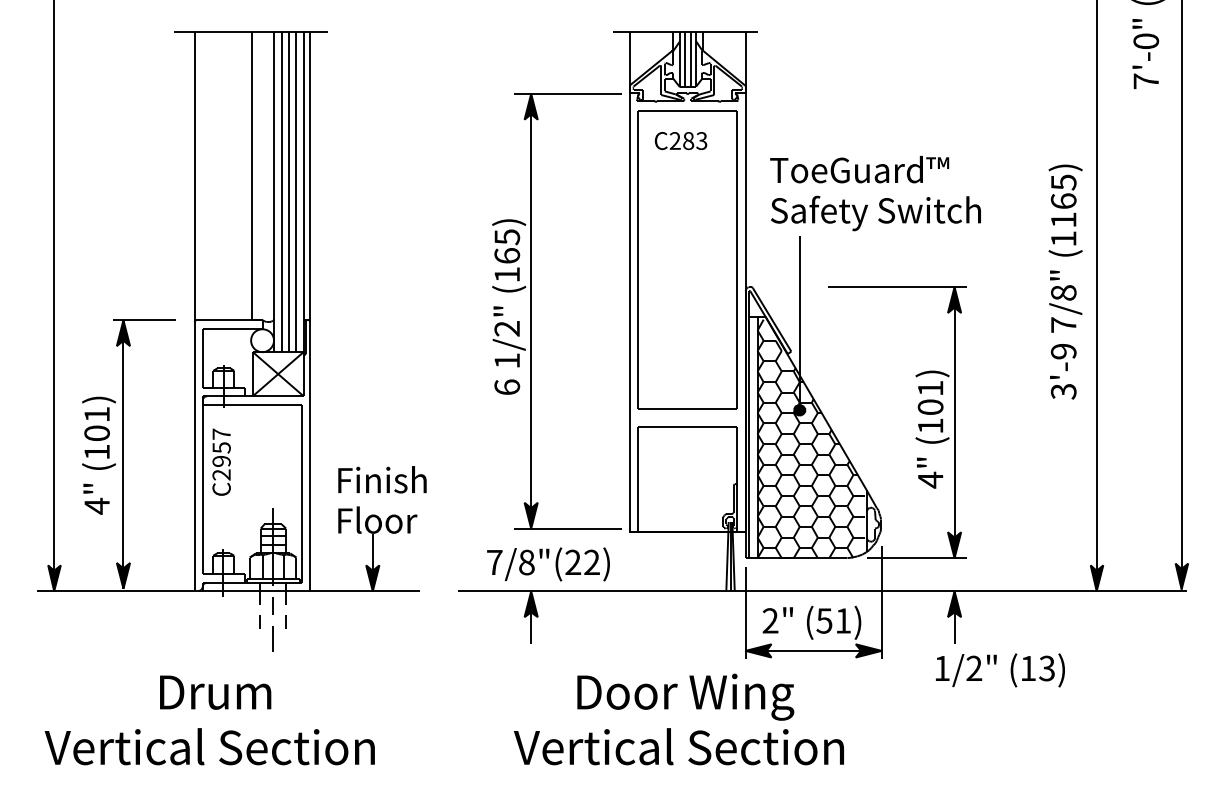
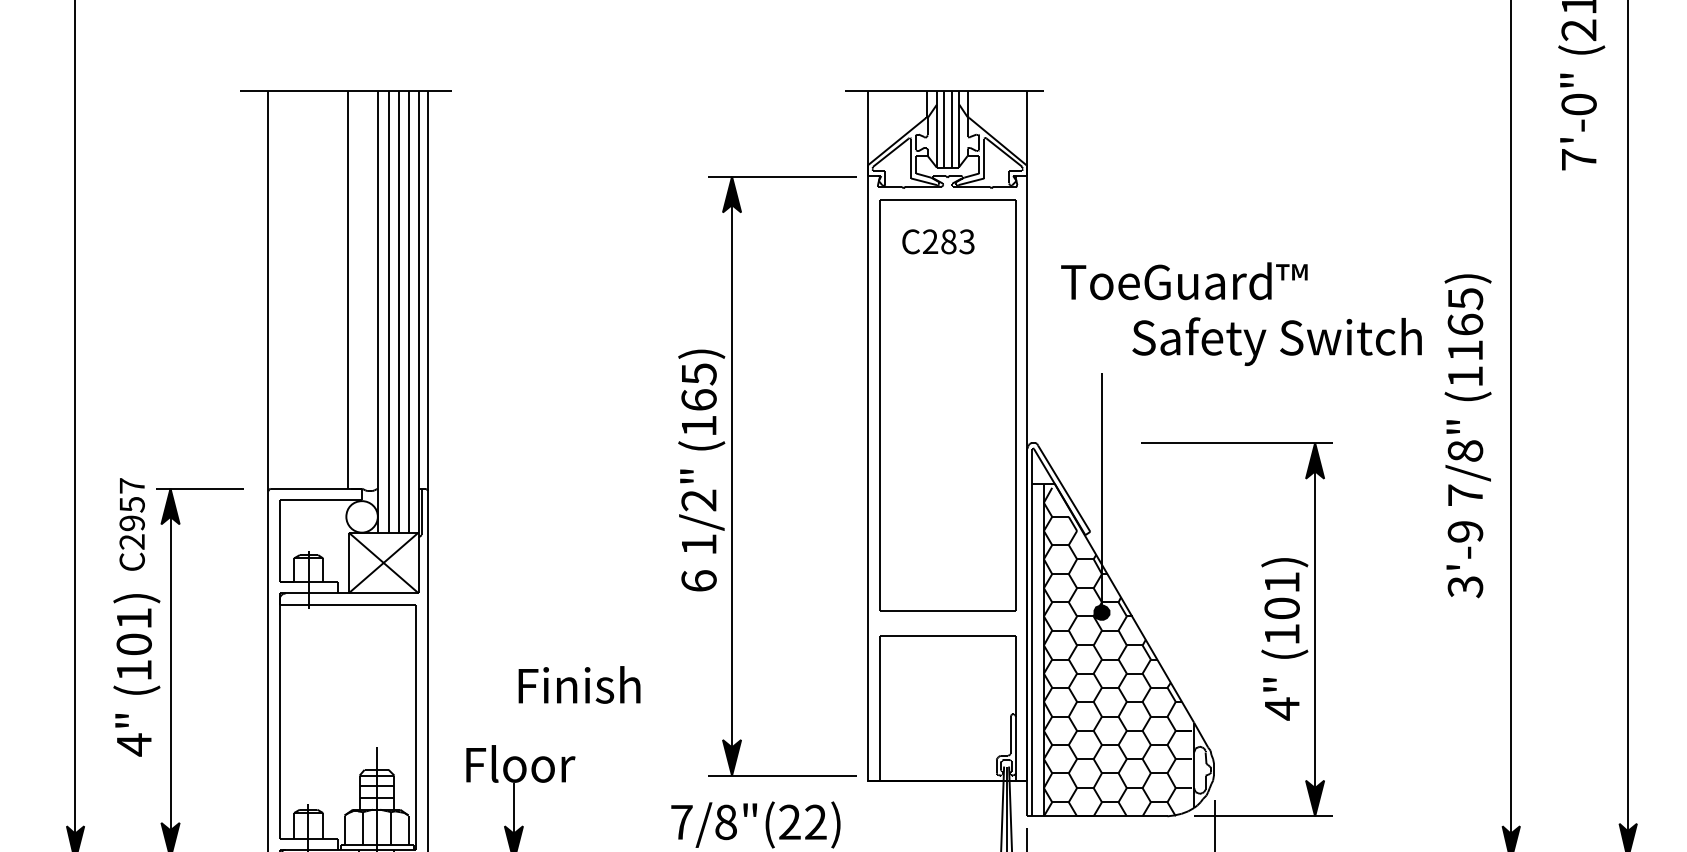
text: (875, 213) -> (1276, 341), moved
text: (221, 461) -> (132, 523), moved
text: (382, 479) -> (579, 684), moved

